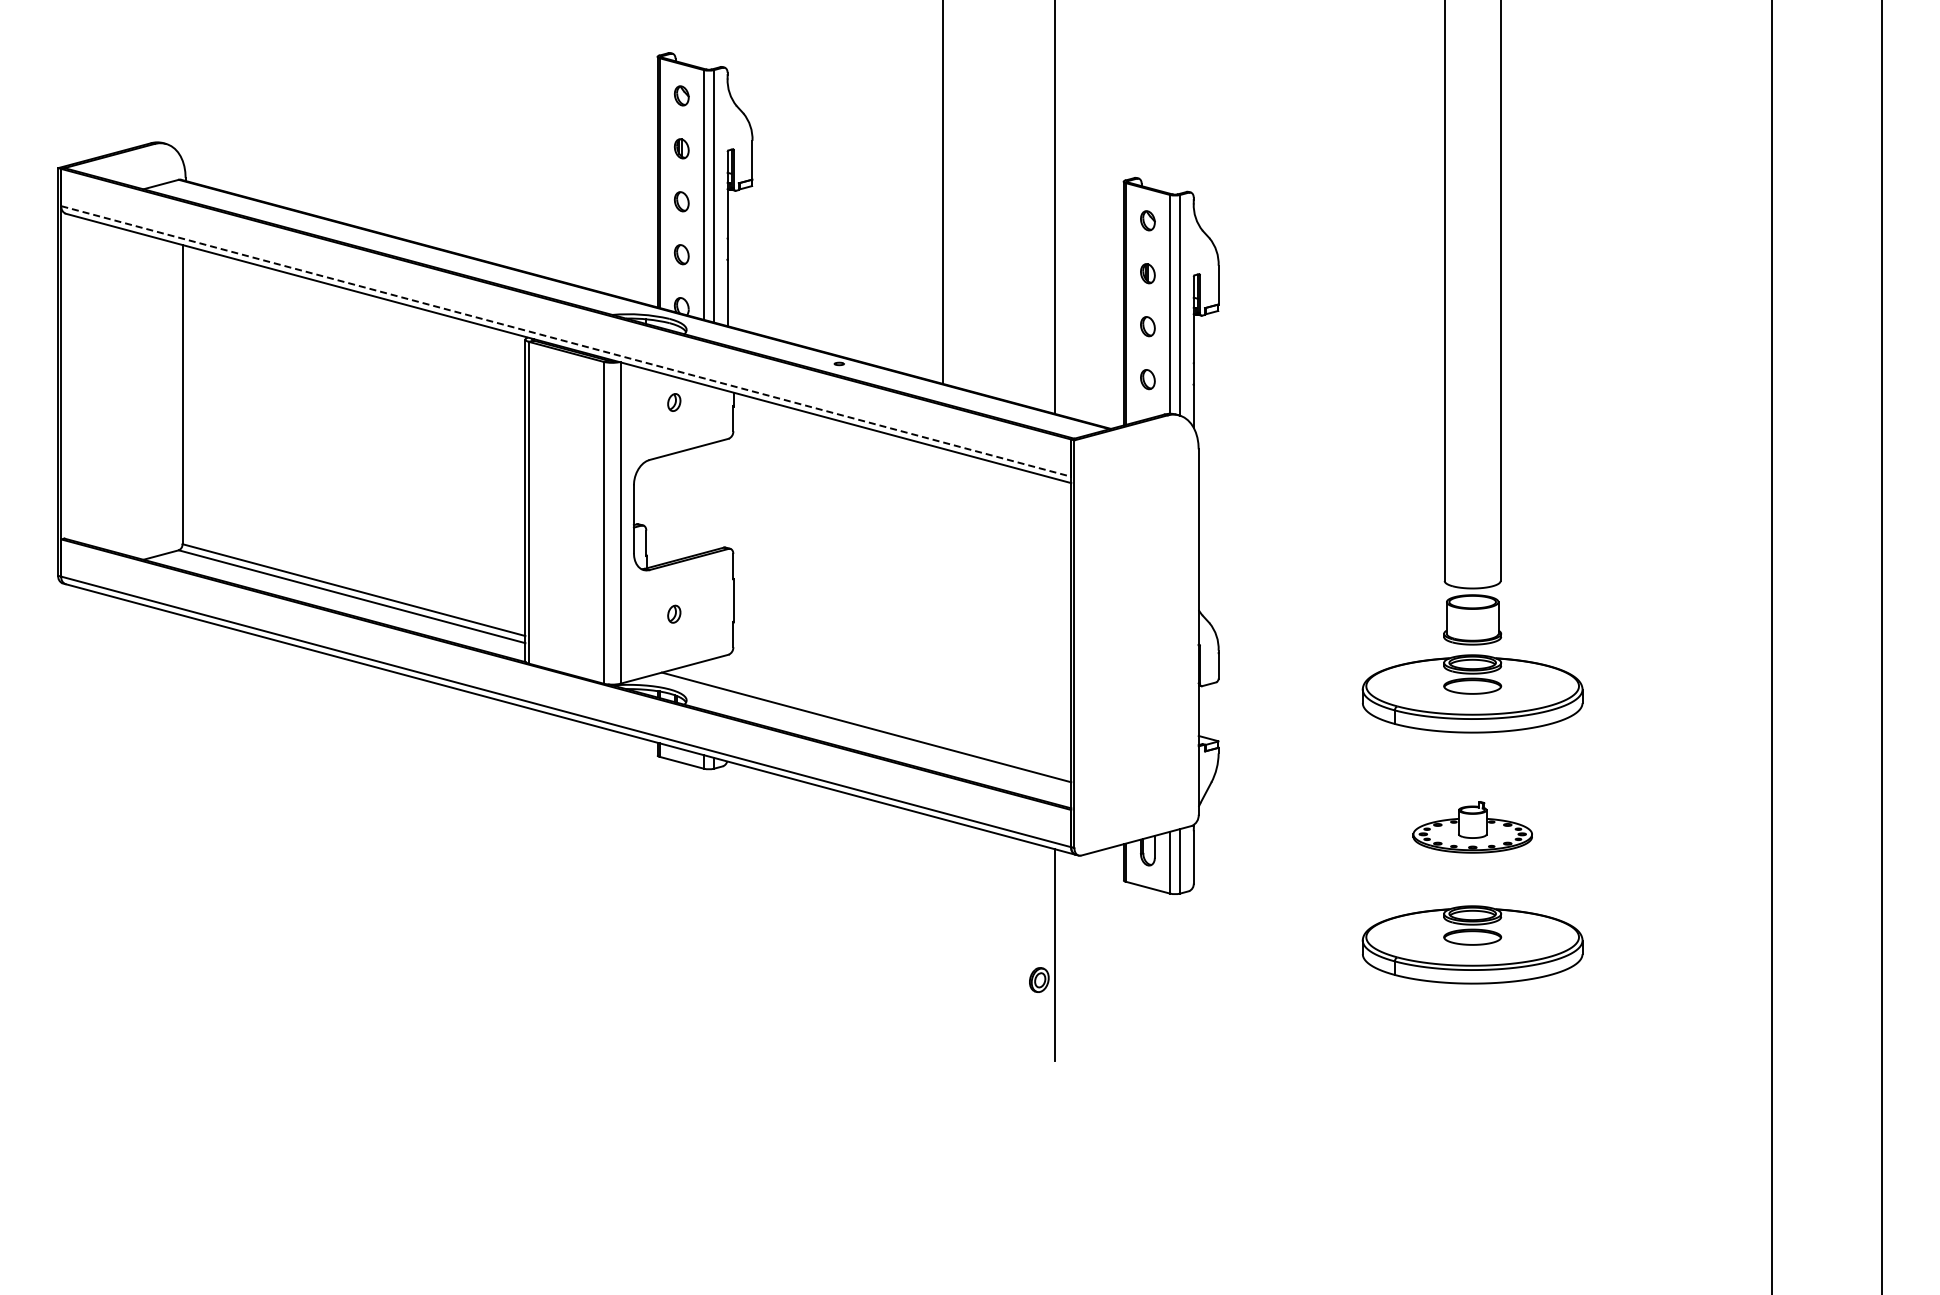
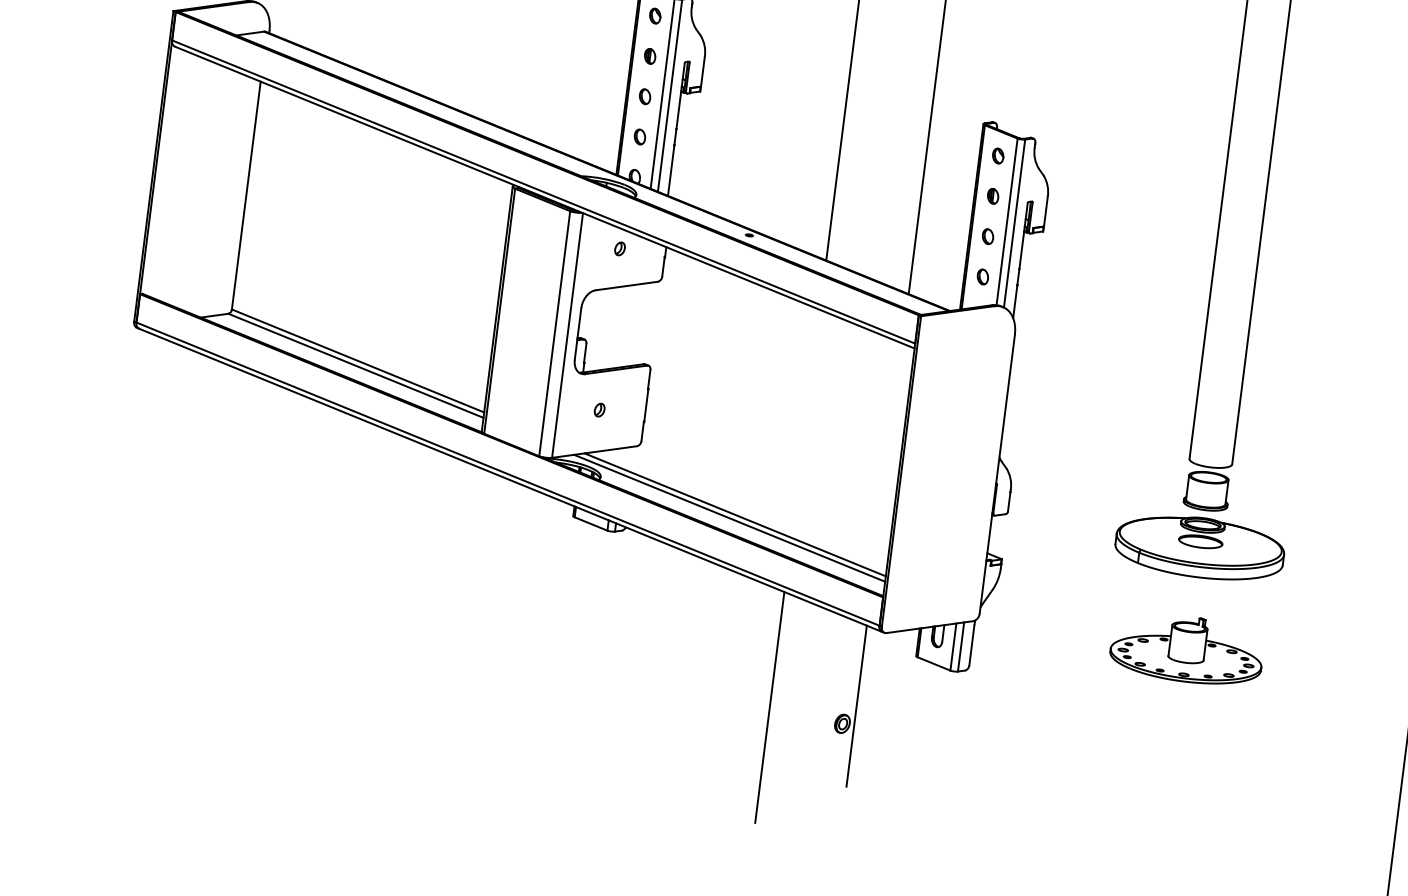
line: (566, 341) -> (543, 192), dashed -> solid
line: (859, 732) -> (729, 518), added
part: (1472, 827) -> (1187, 649), size x1.67
part: (1472, 944) -> (1175, 738), removed
line: (942, 970) -> (769, 707), added

